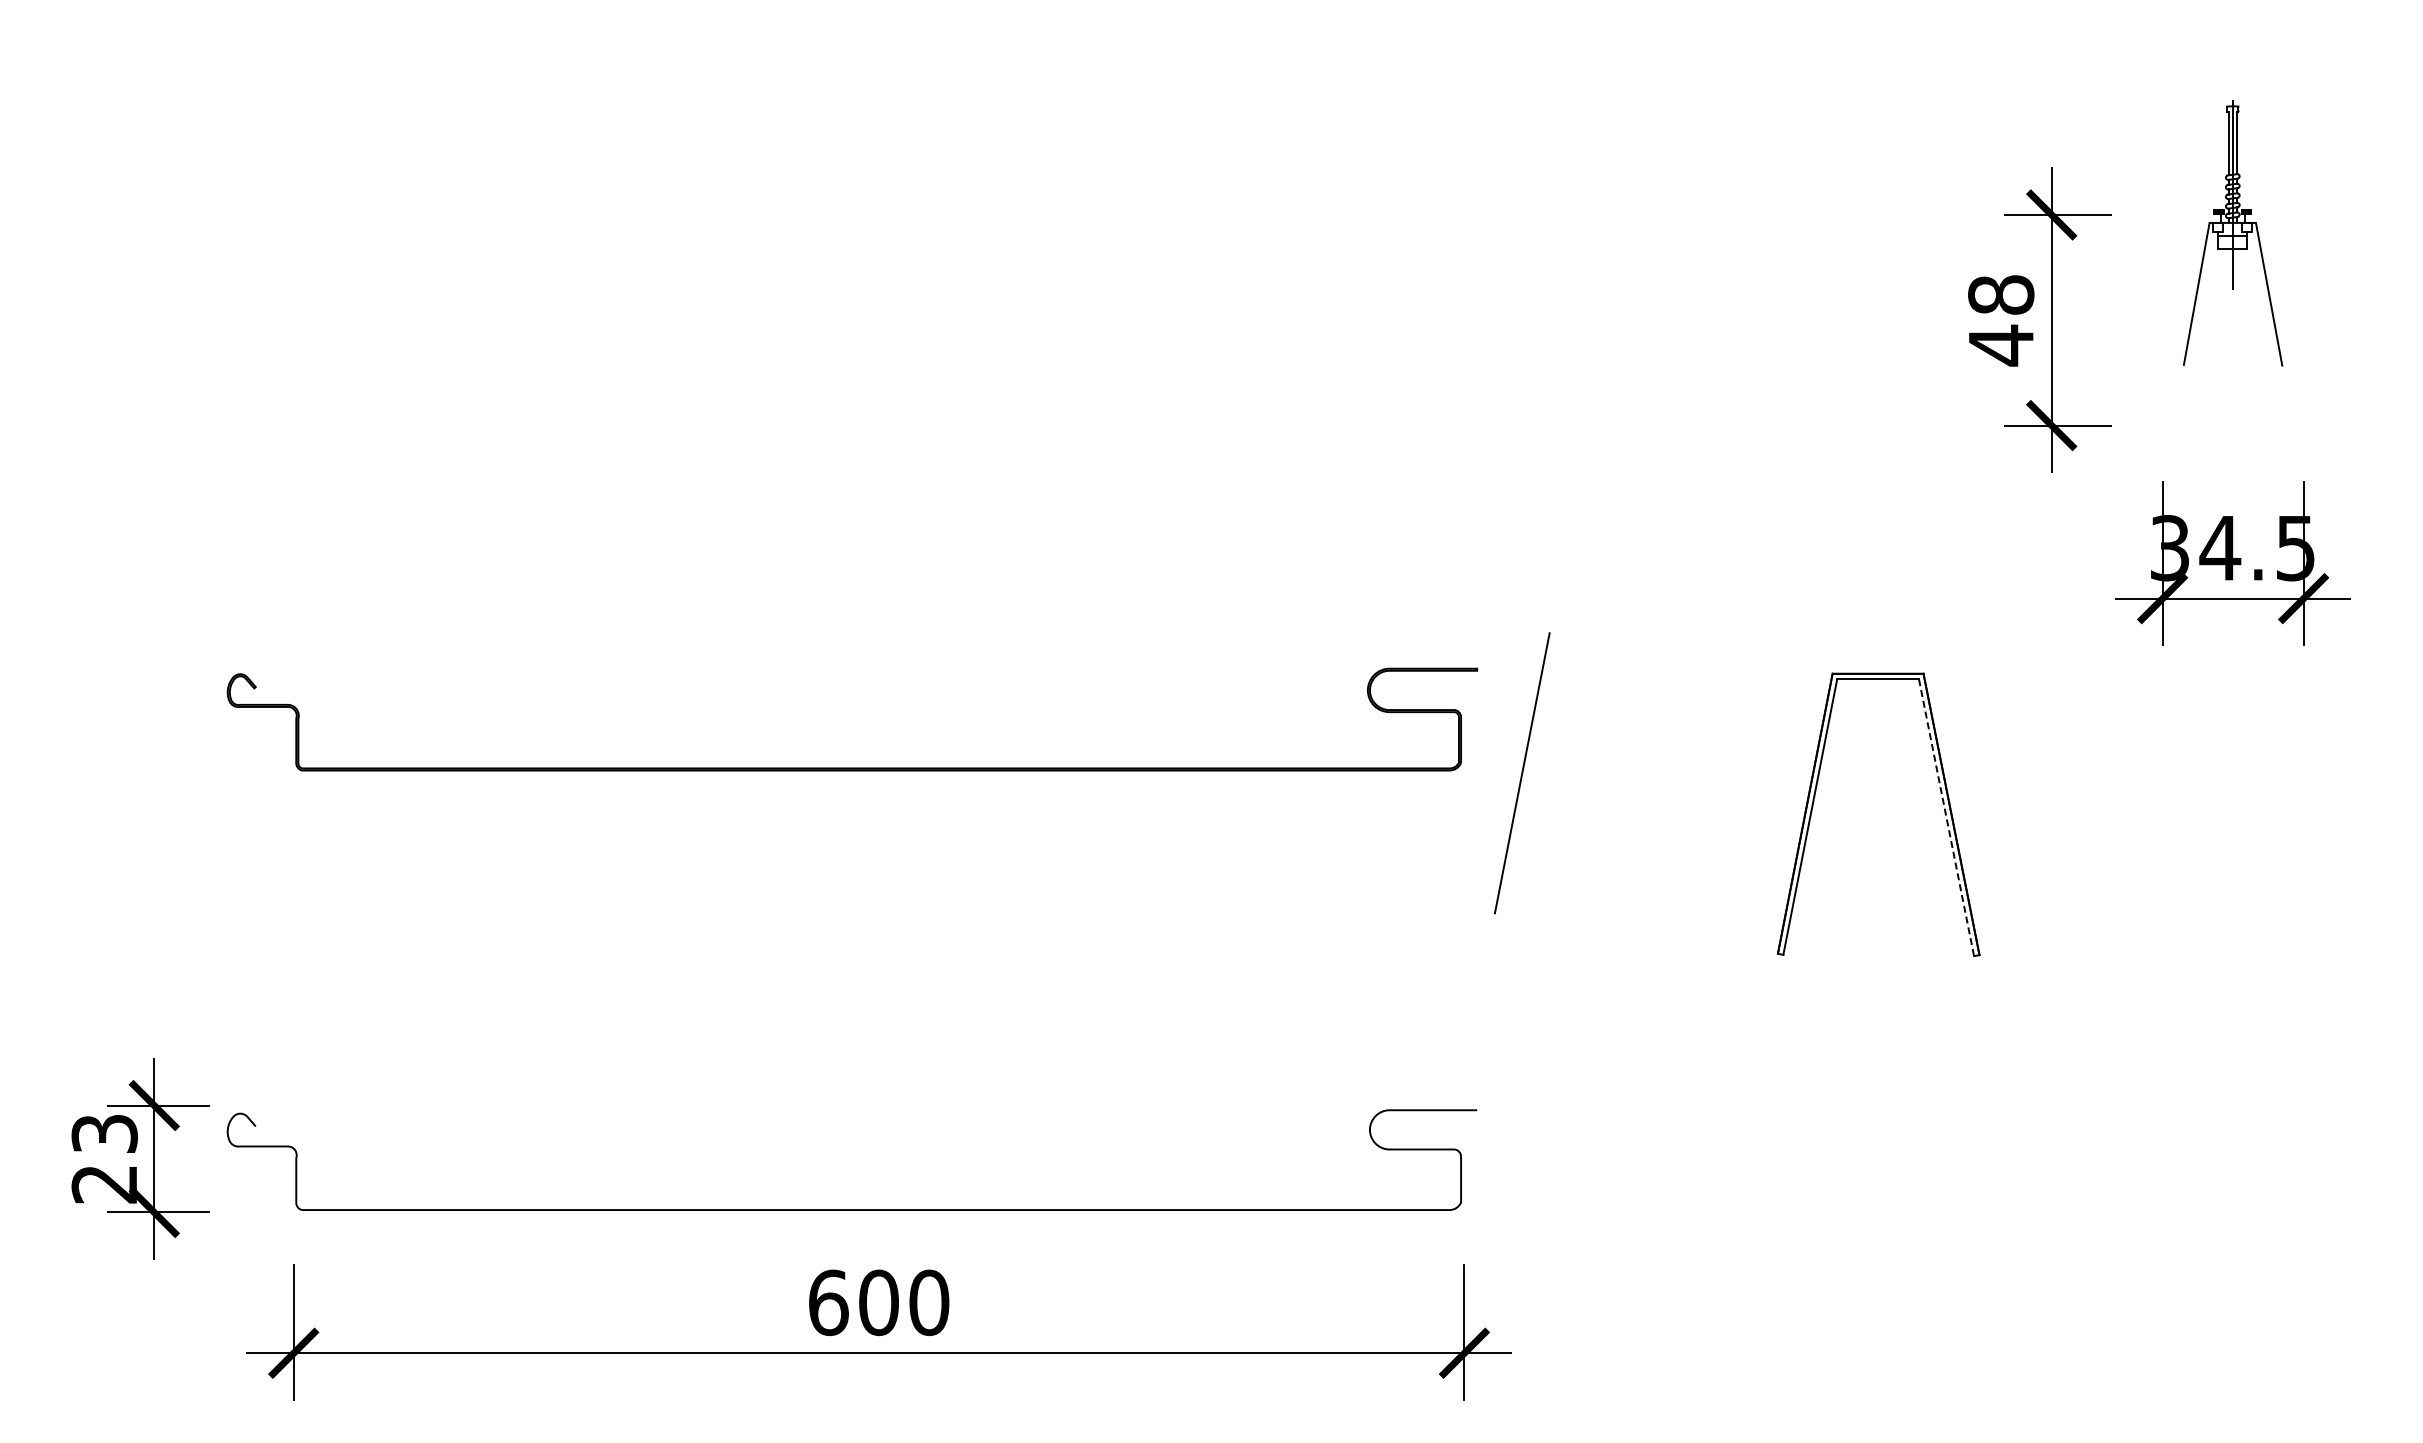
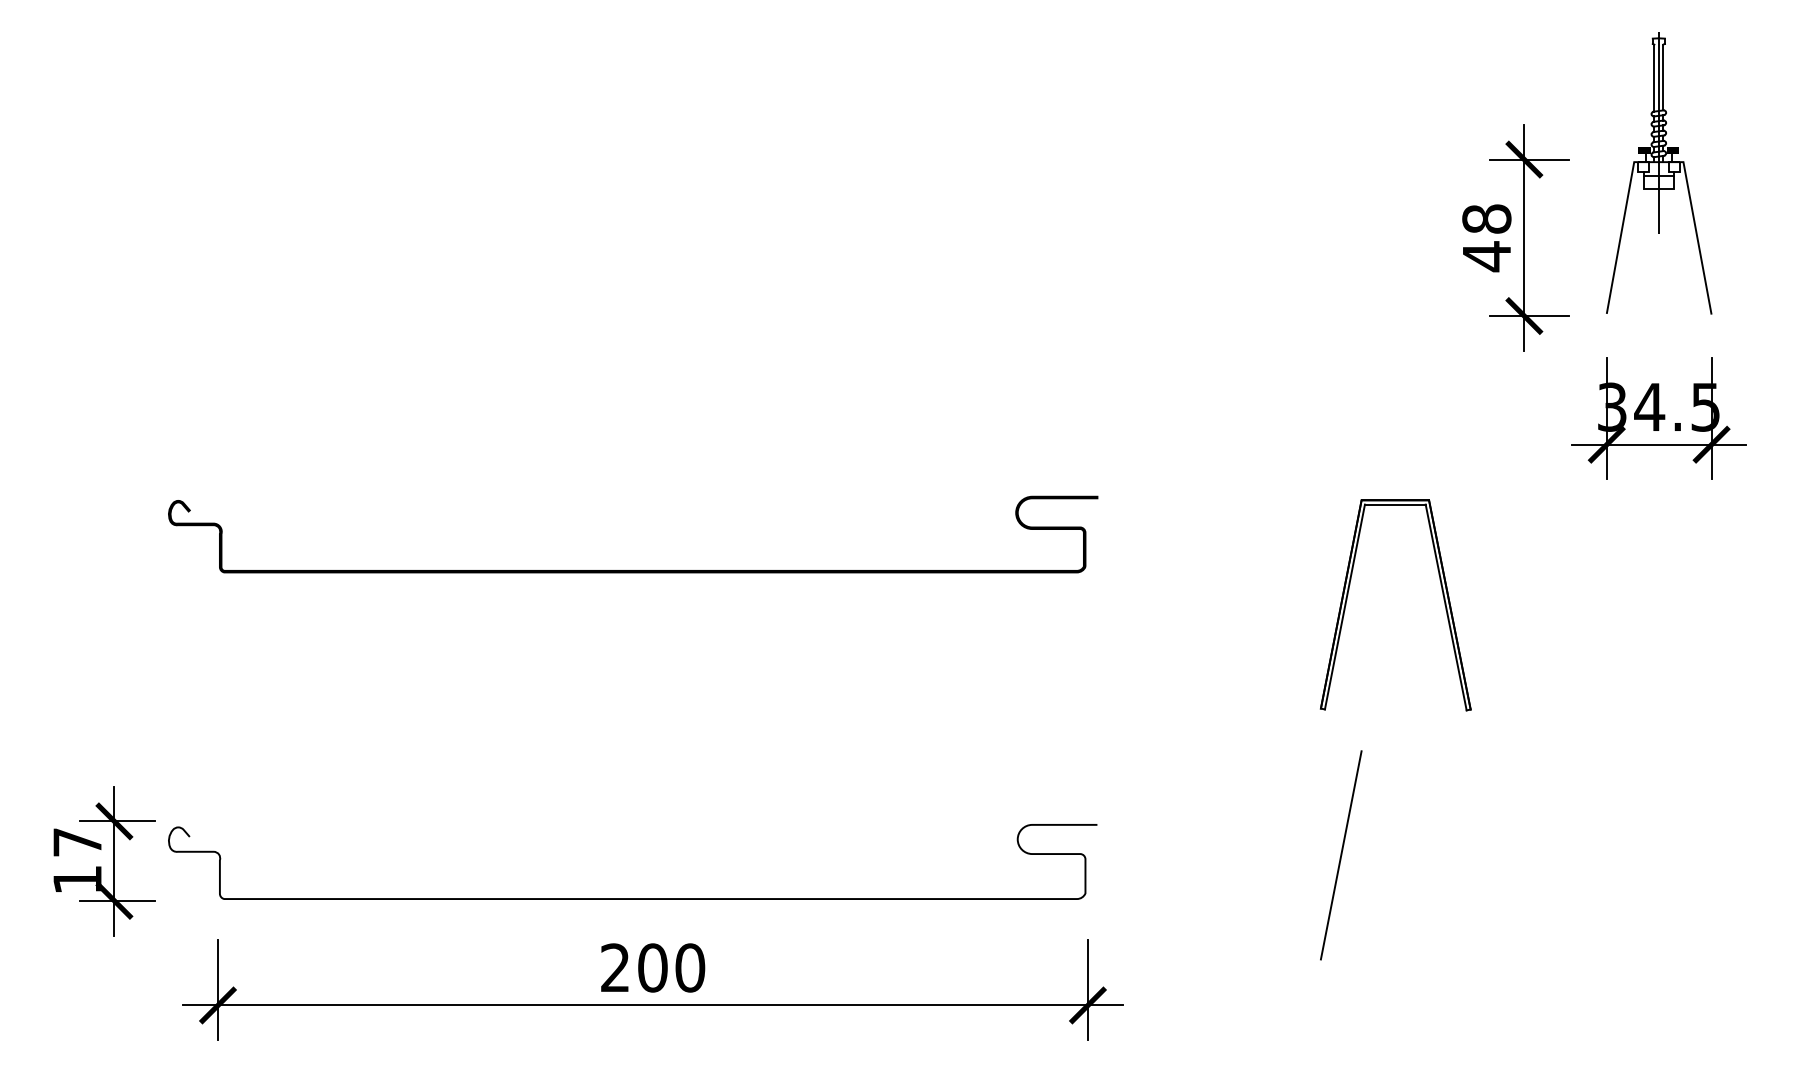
part: (2232, 233) -> (1658, 173), size x1.43
line: (1522, 773) -> (1341, 855), moved
line: (1946, 818) -> (1446, 608), dashed -> solid
text: (104, 1159) -> (77, 861), 23 -> 17
text: (828, 1302) -> (615, 967), 600 -> 200

